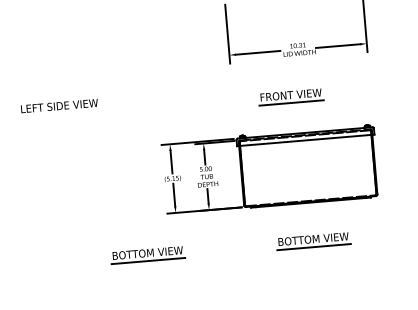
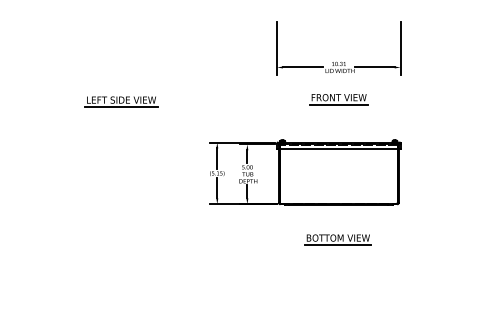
part: (290, 97) -> (338, 99), moved
line: (60, 114) -> (121, 107), added
part: (147, 254) -> (188, 239), removed

